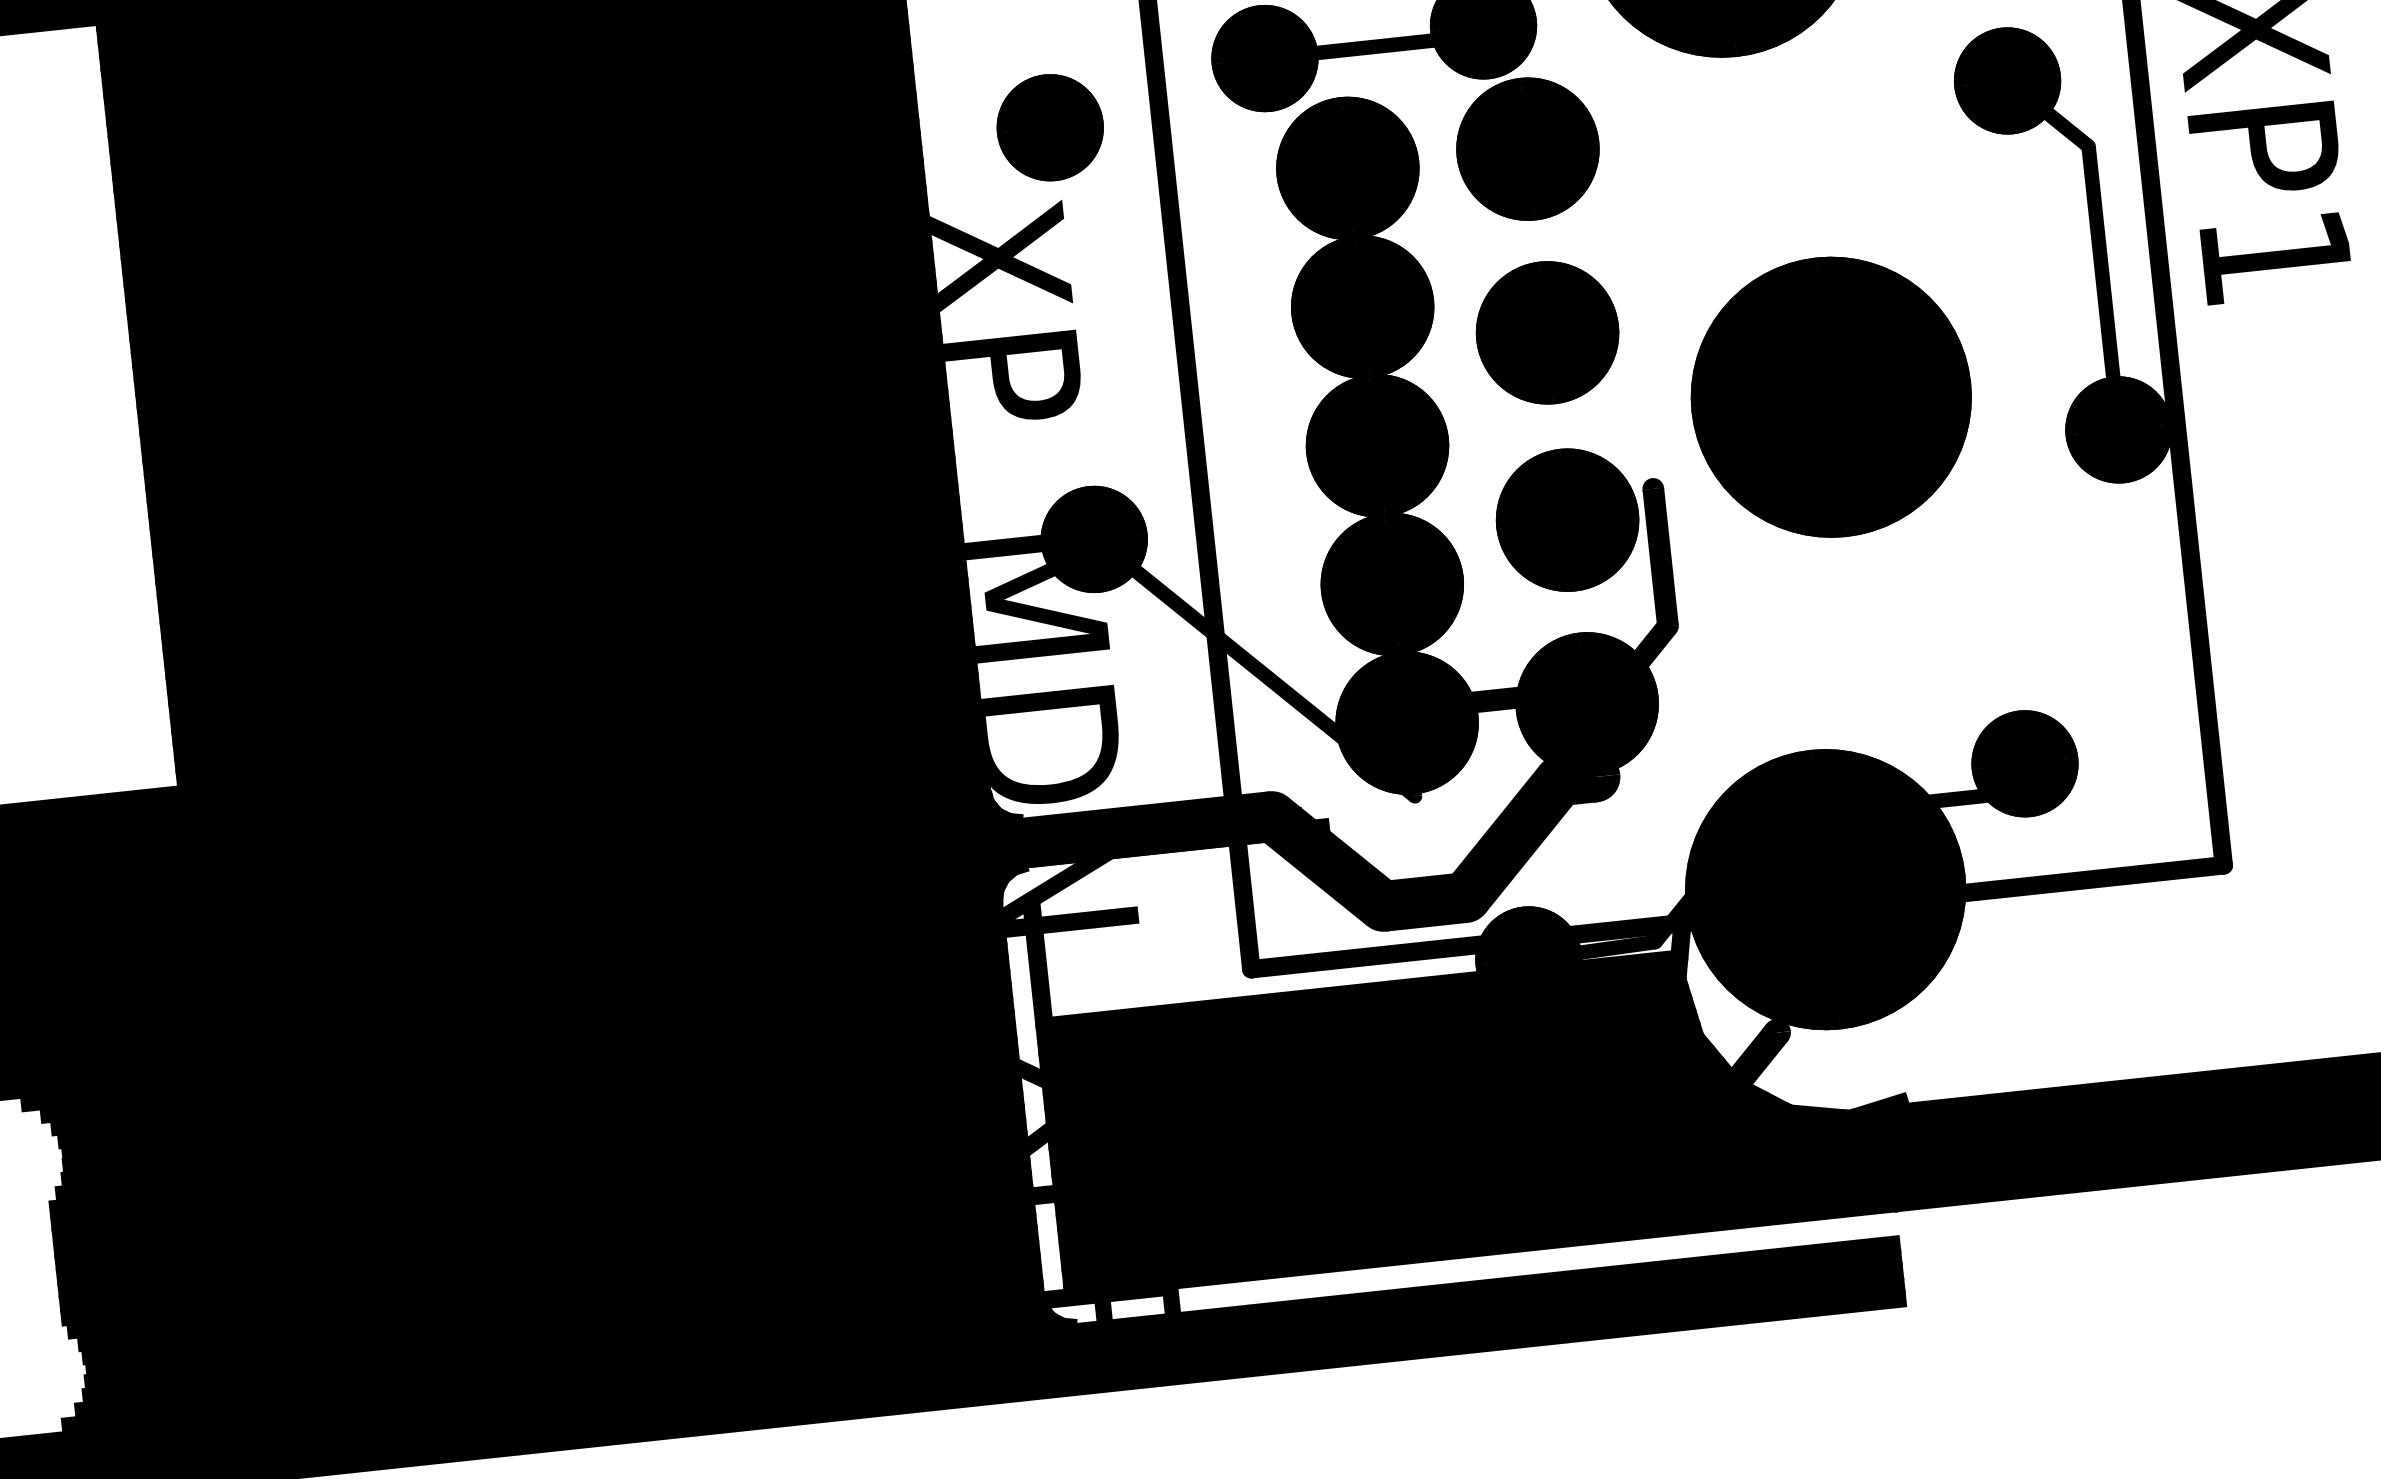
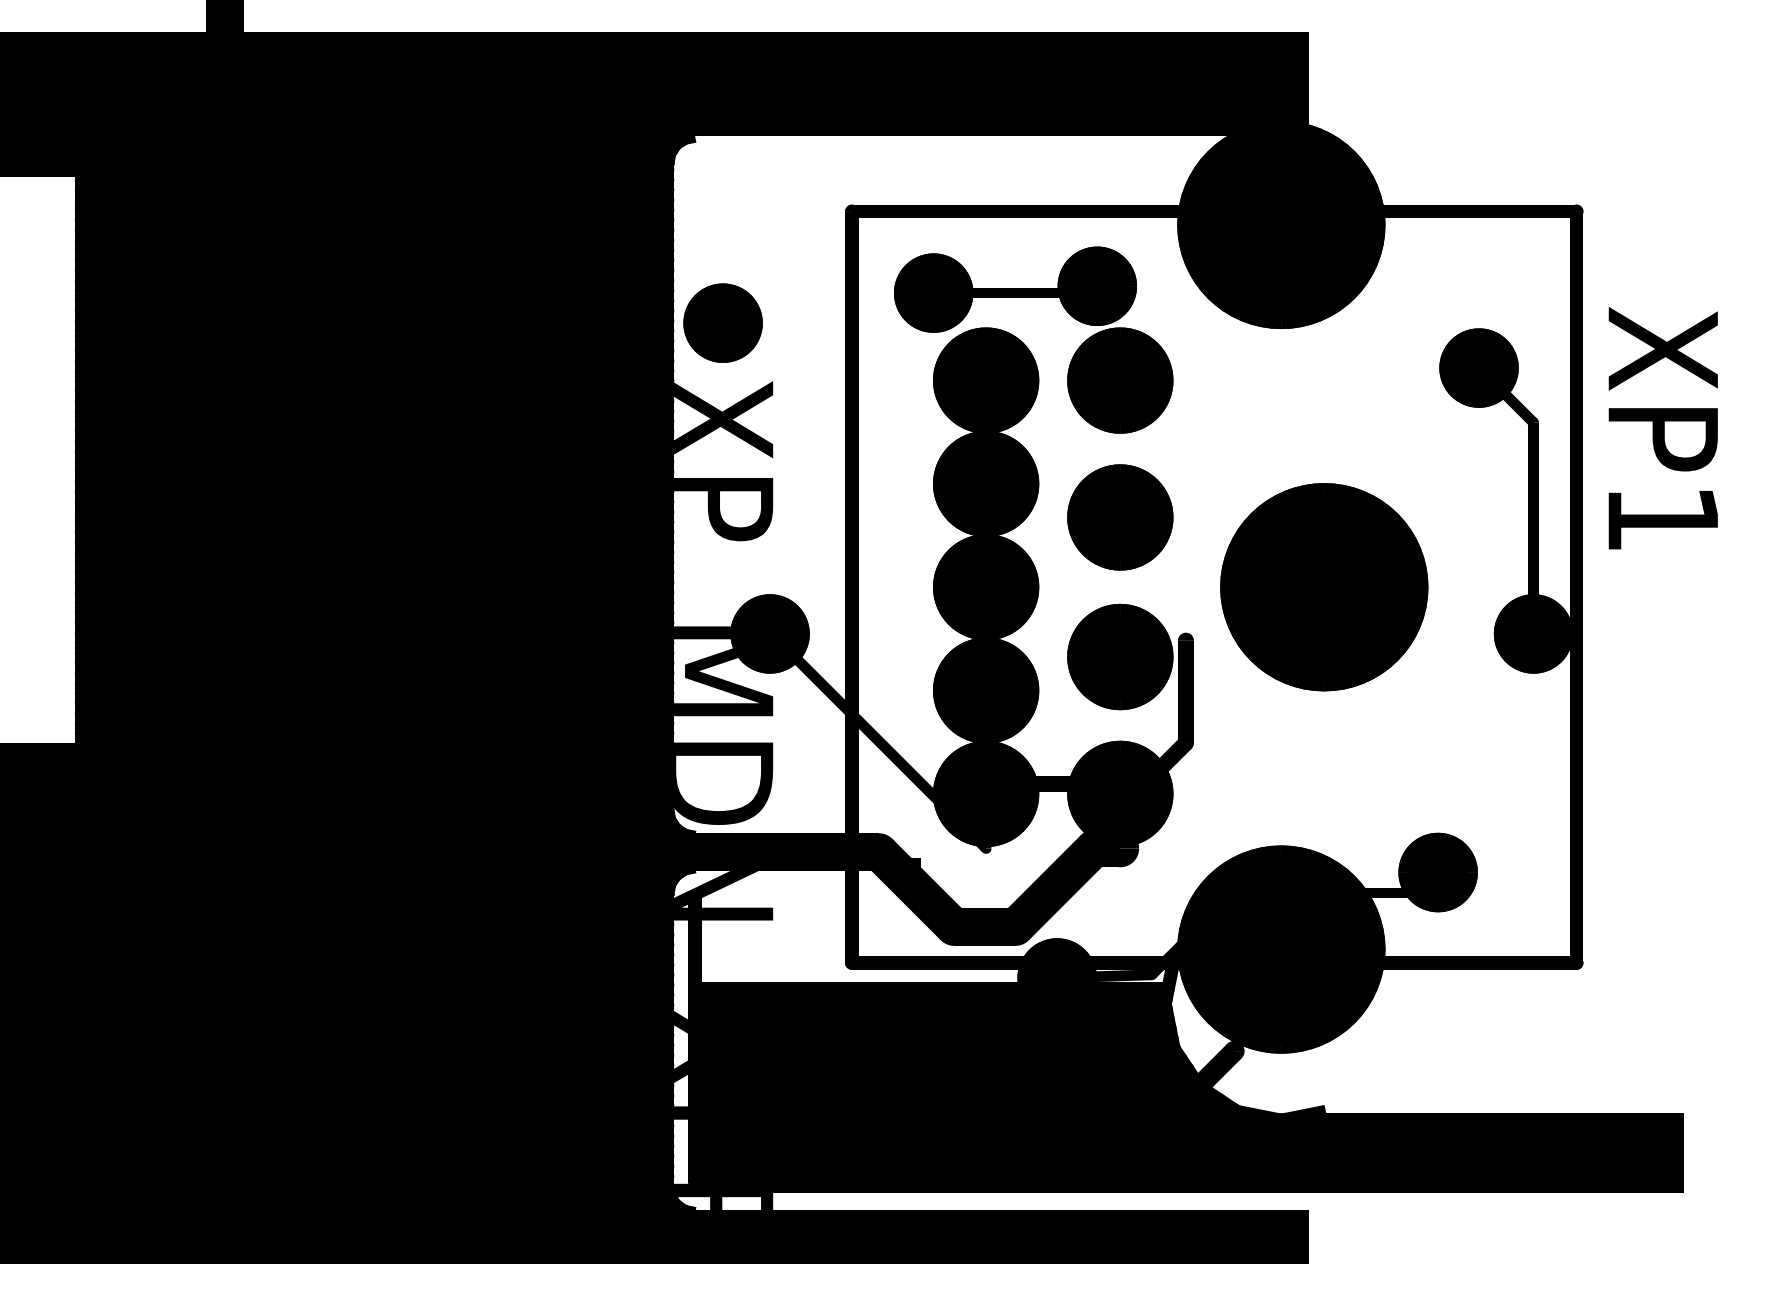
part: (1049, 126) -> (722, 322), moved

